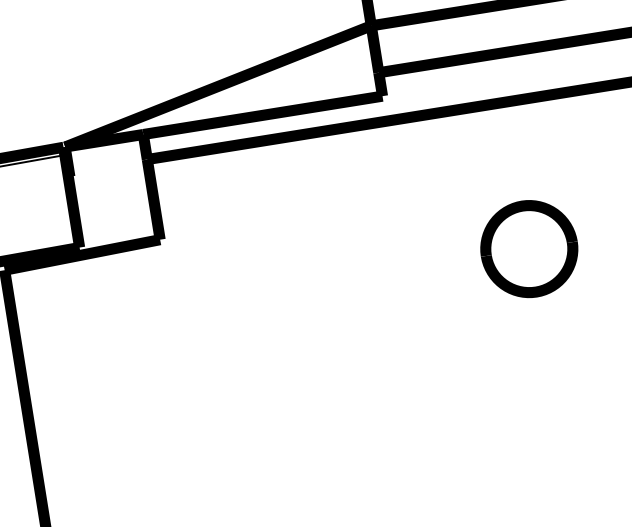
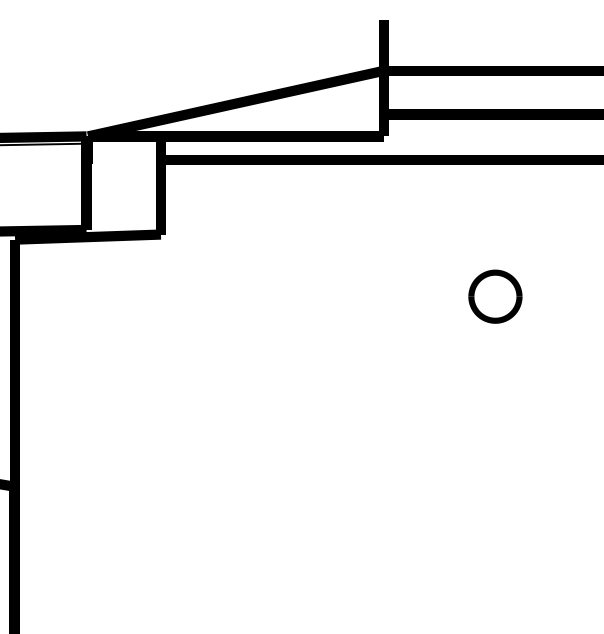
part: (529, 248) -> (495, 296), size x0.6

